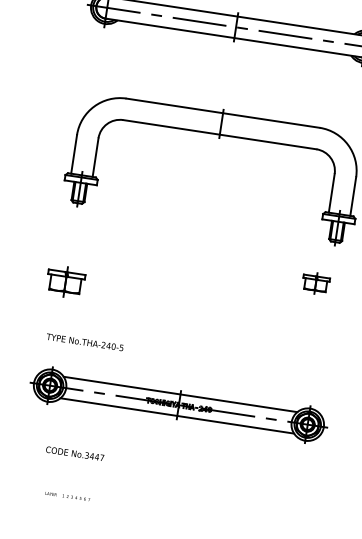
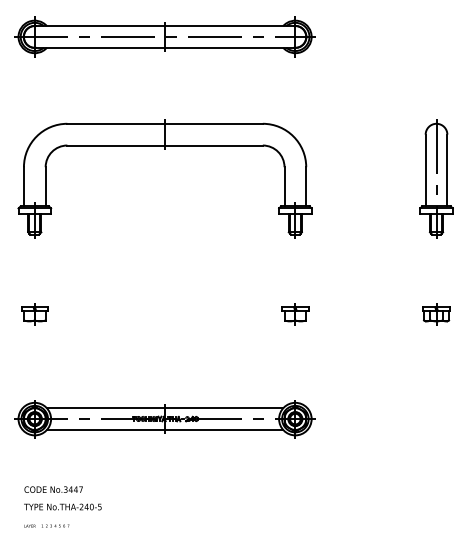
part: (65, 282) -> (34, 314), size x0.71
part: (316, 283) -> (295, 314), moved
text: (84, 341) -> (62, 506), moved
text: (74, 453) -> (53, 489), moved
text: (67, 495) -> (46, 525), moved

